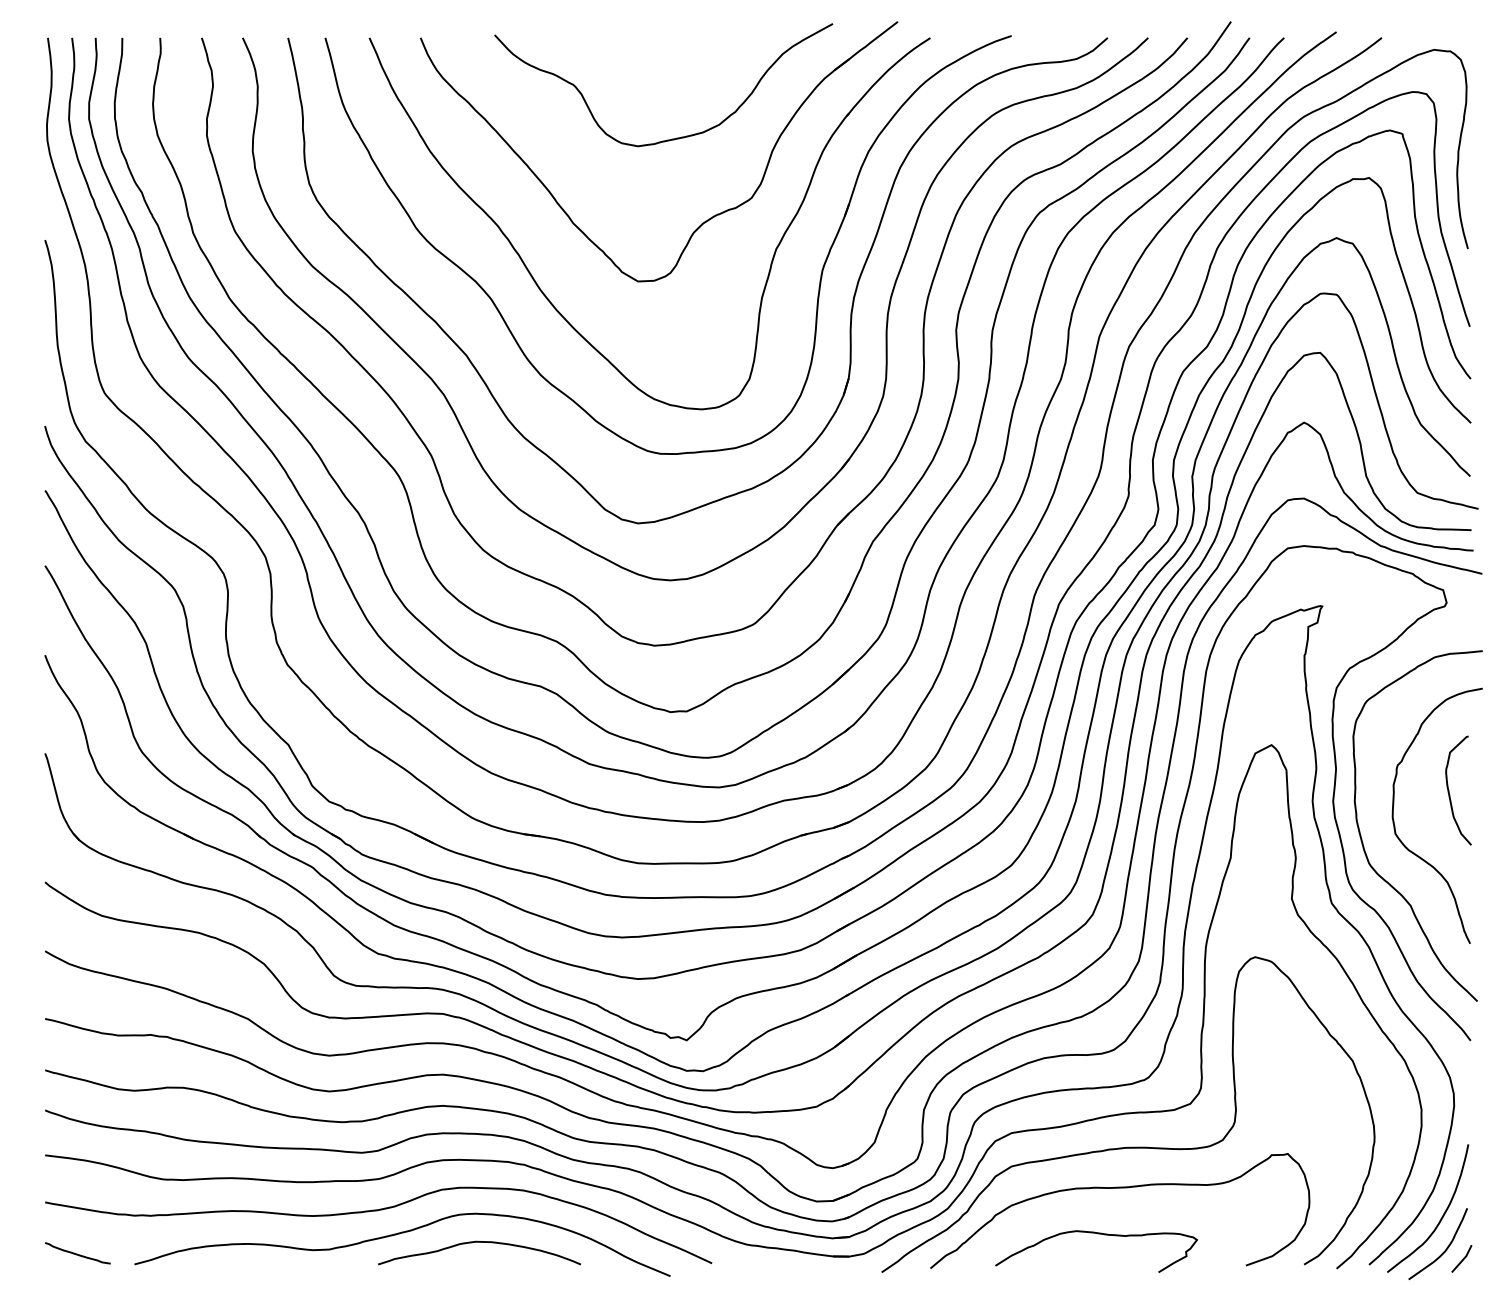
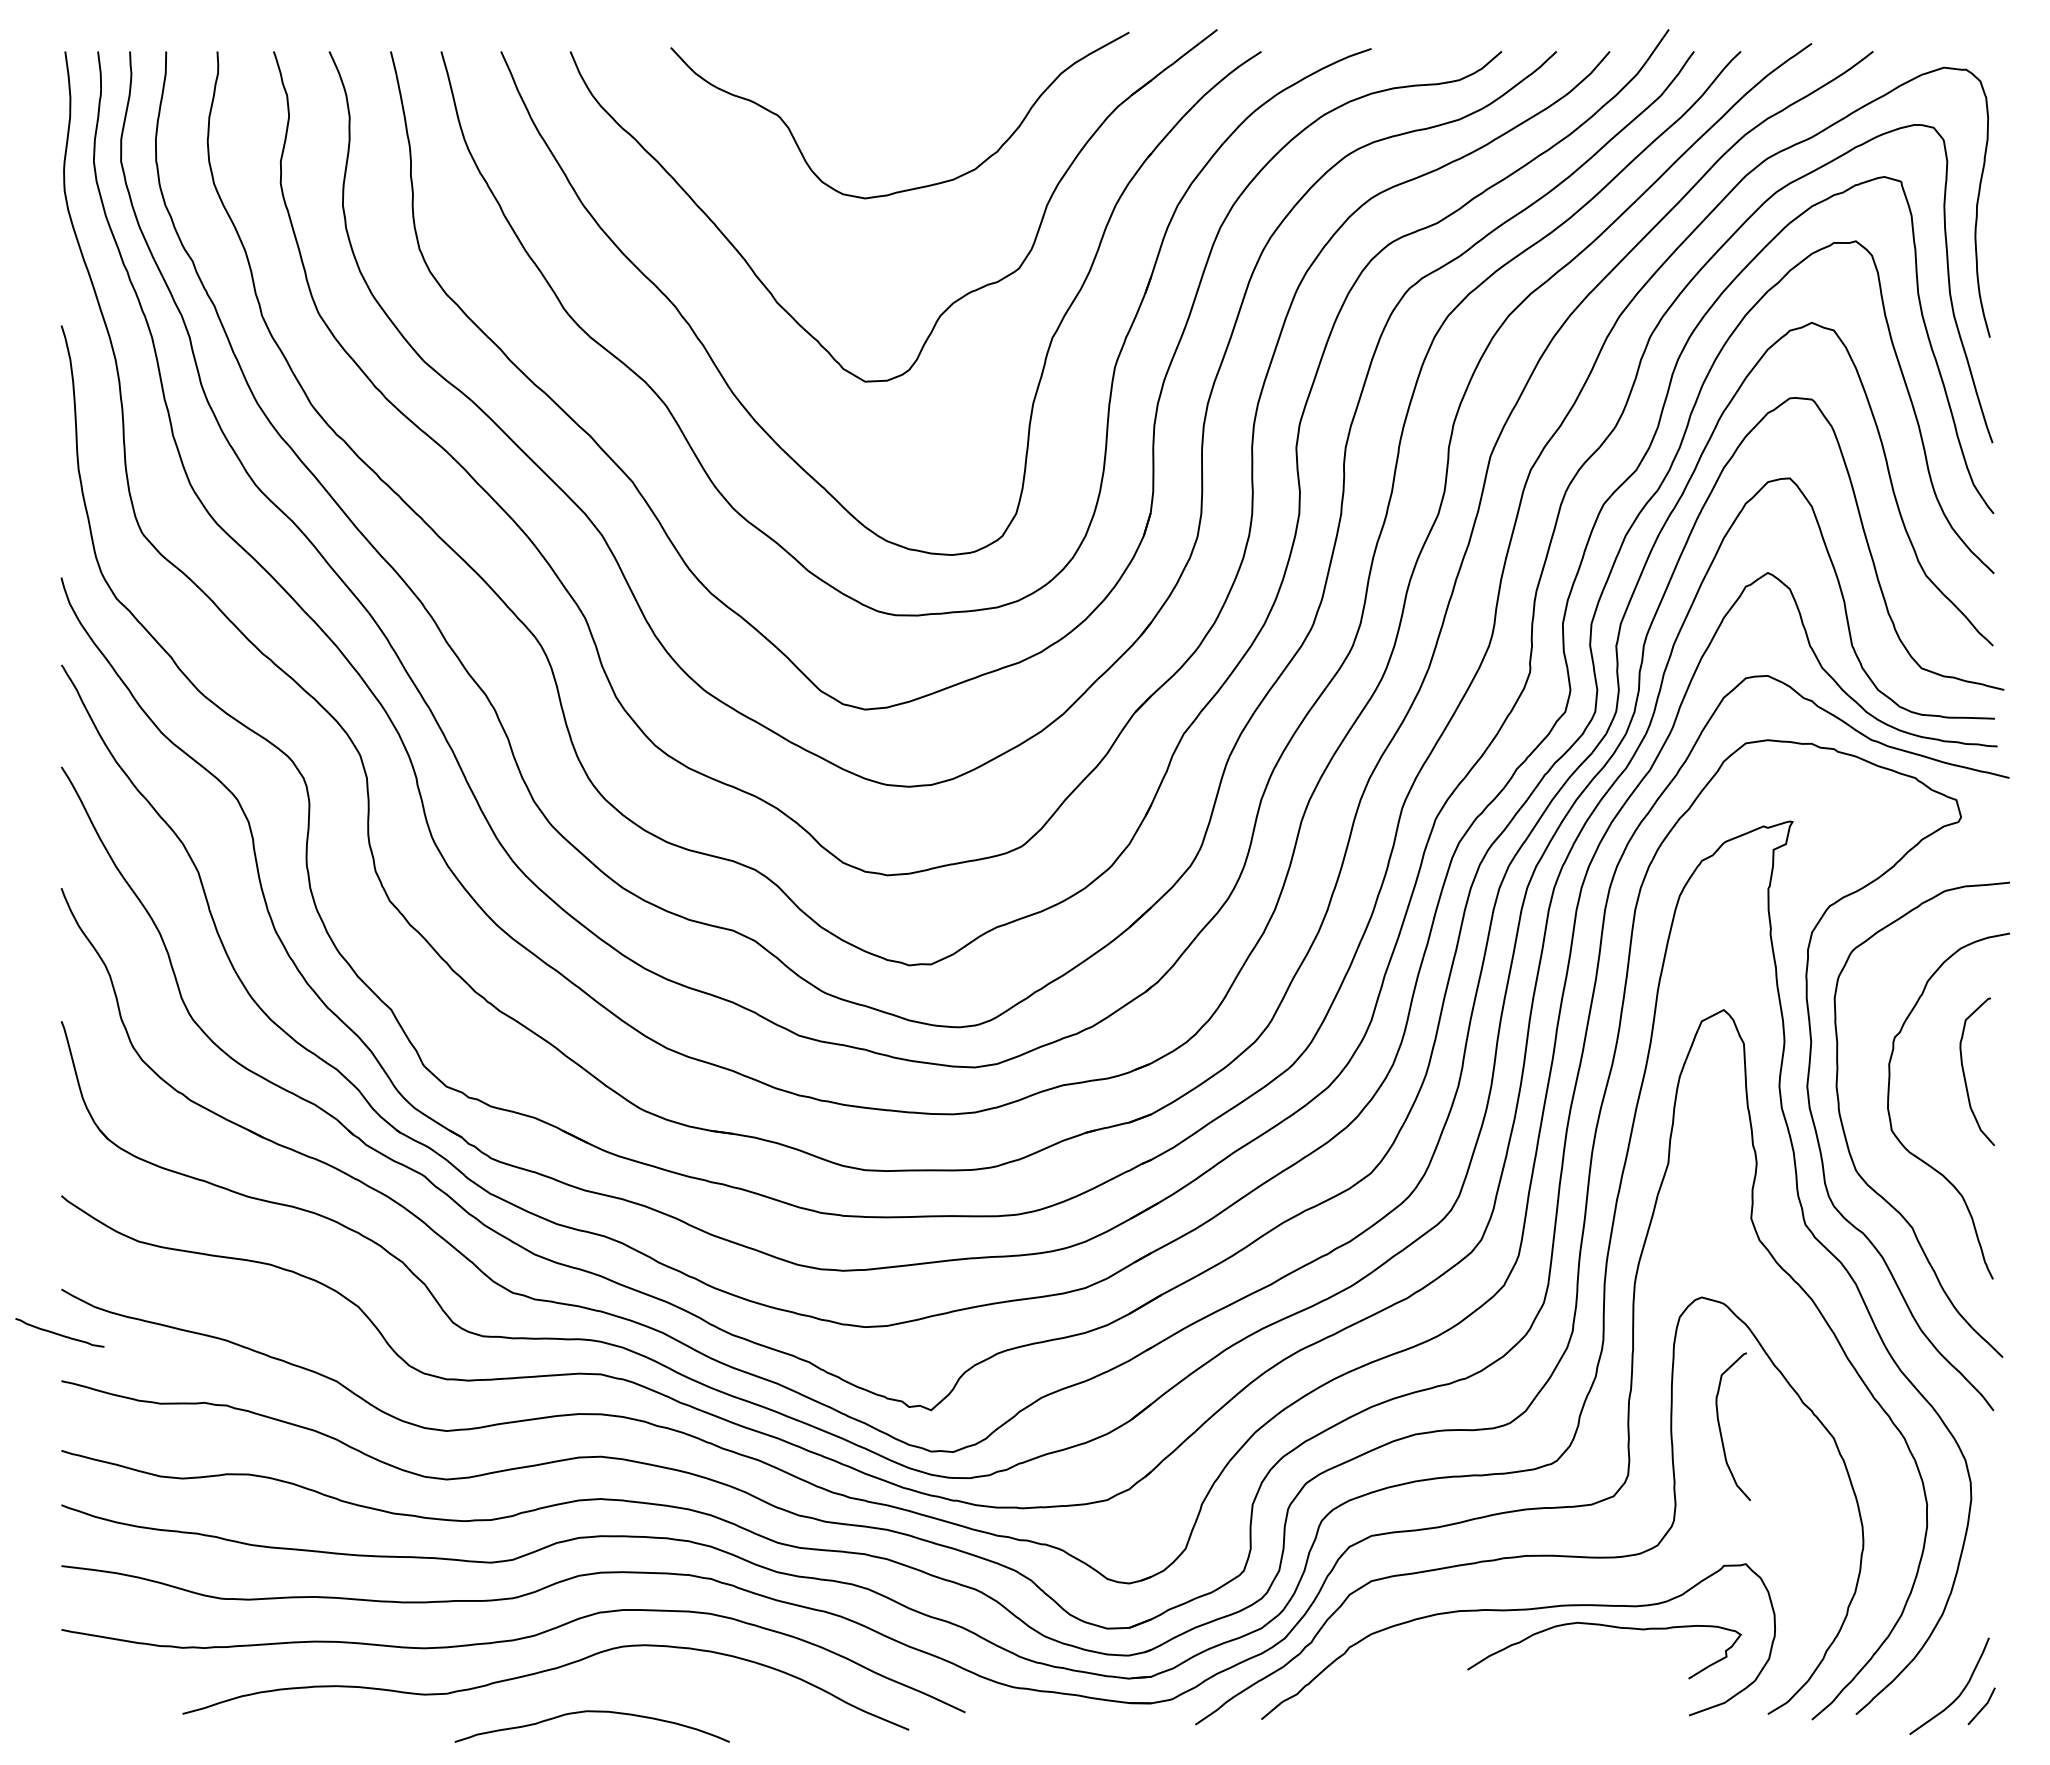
curve: (1269, 1055) -> (1721, 1430), added
curve: (1442, 1215) -> (1955, 1647), removed
curve: (1100, 1234) -> (1610, 1627), moved
curve: (478, 1242) -> (591, 1712), moved
curve: (77, 1253) -> (59, 1333), moved

